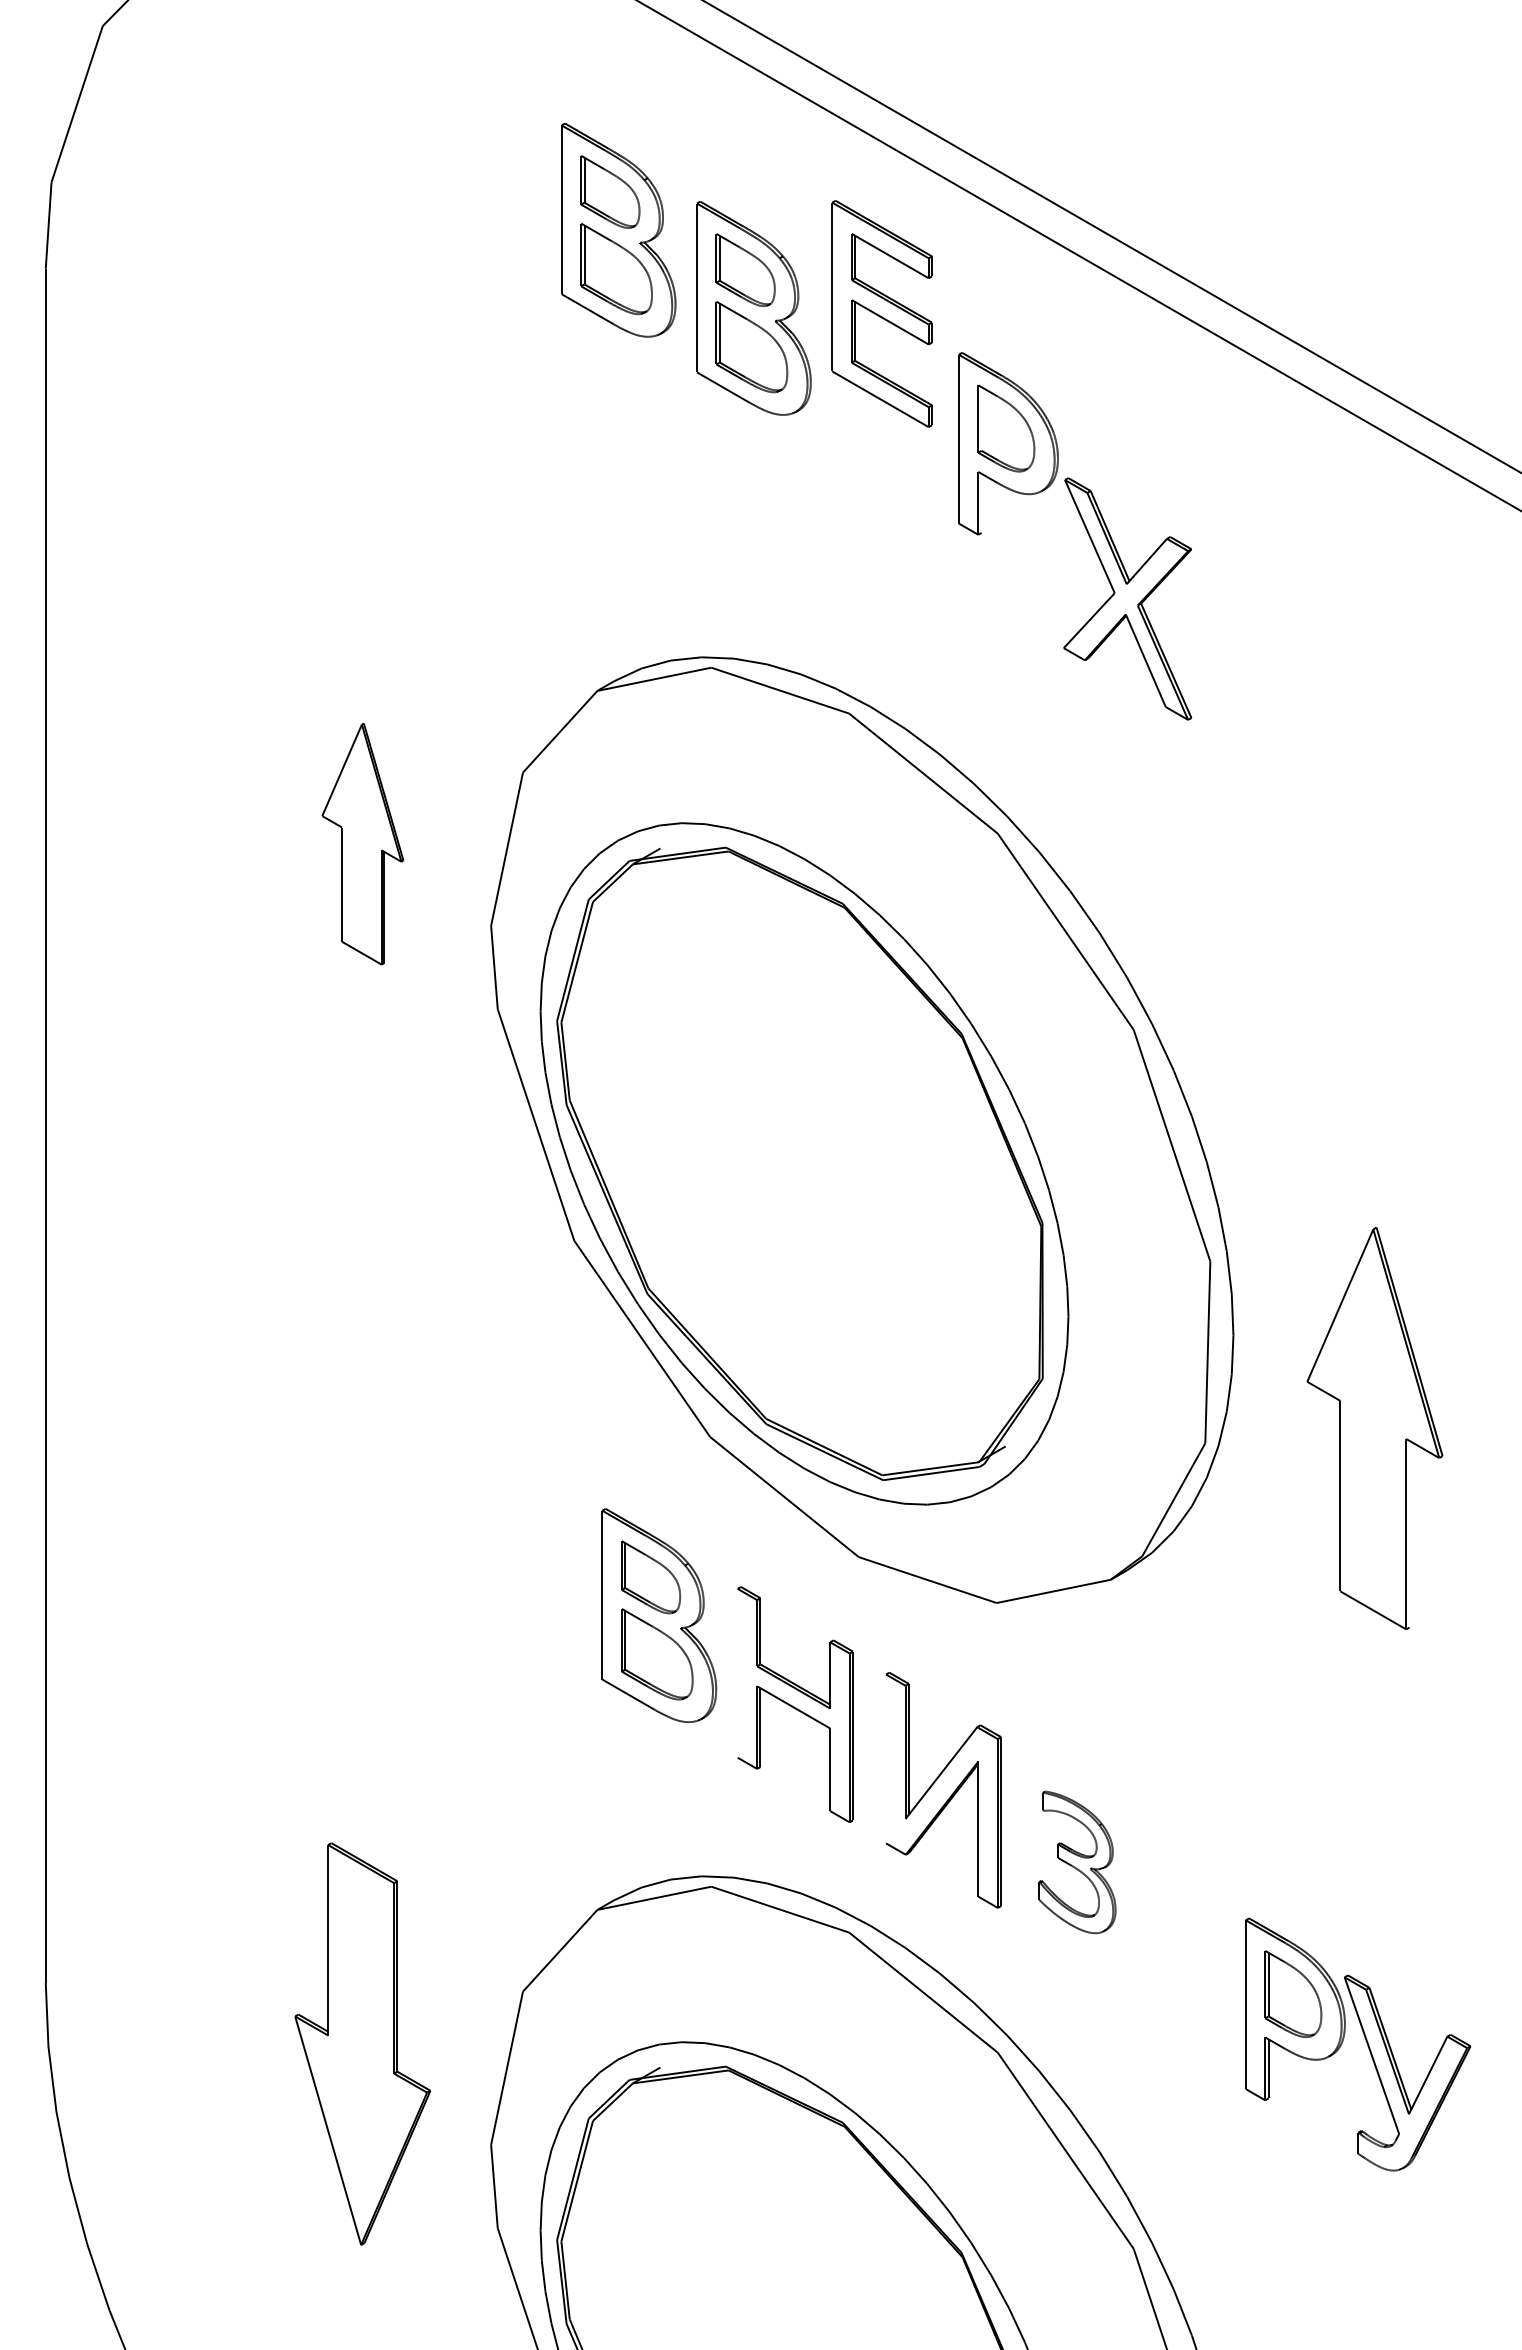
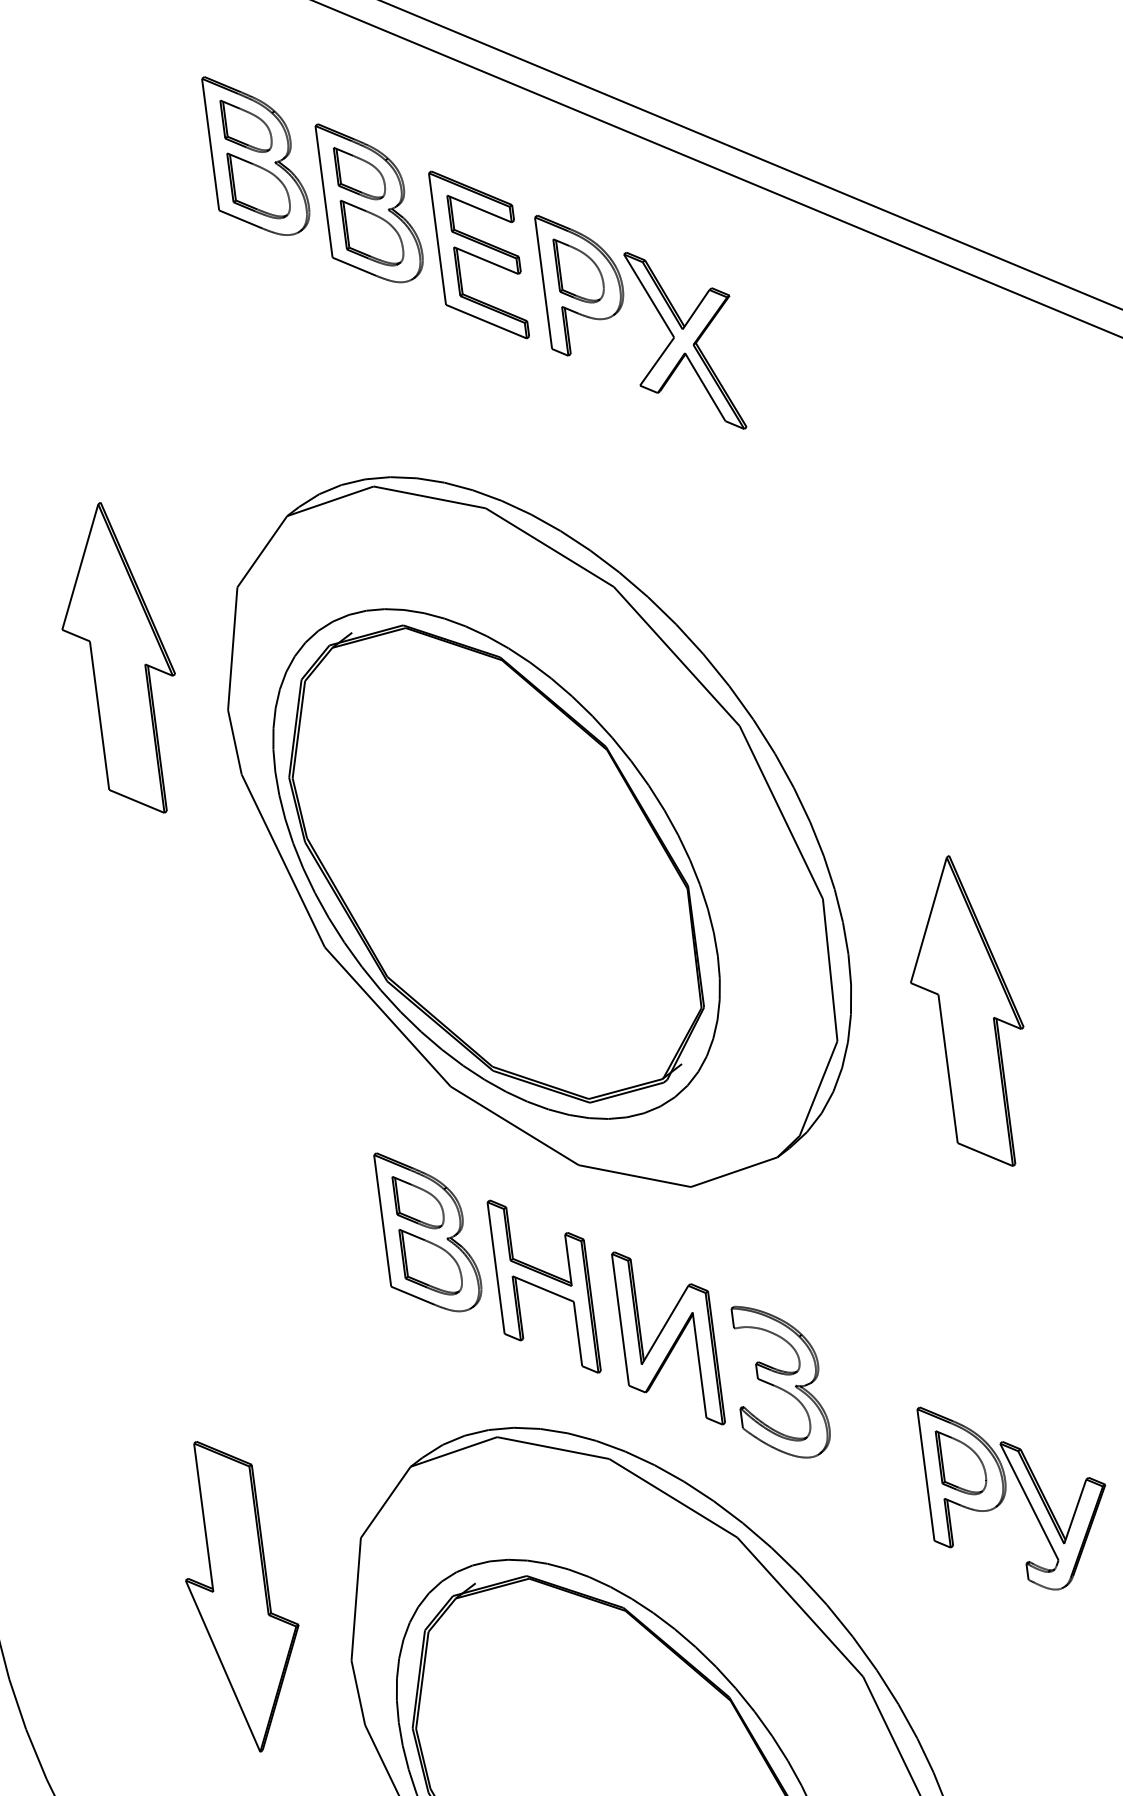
part: (881, 313) -> (478, 254), moved
line: (981, 418) -> (559, 264), added
line: (981, 502) -> (567, 330), added
part: (1127, 598) -> (684, 340), moved
part: (362, 843) -> (119, 658), size x1.67
line: (1409, 1533) -> (1005, 1090), added
line: (737, 1672) -> (495, 1267), added
line: (886, 1758) -> (620, 1319), added
part: (1077, 1862) -> (780, 1381), size x1.43

